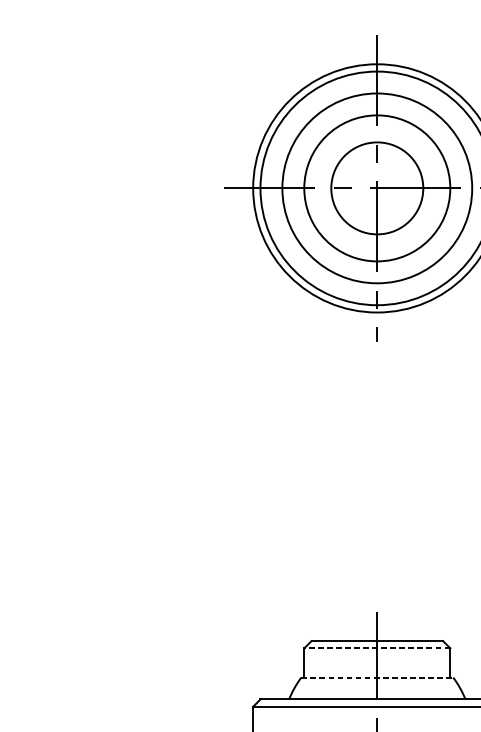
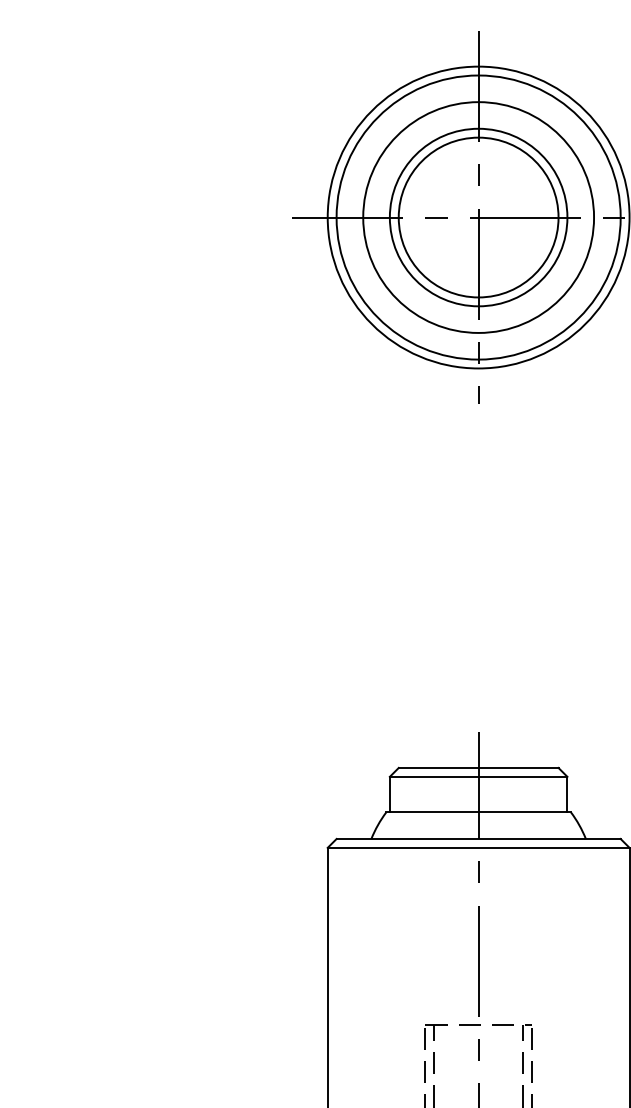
circle: (377, 188) -> (478, 217), size x1.43
line: (377, 648) -> (478, 776), dashed -> solid
line: (378, 677) -> (479, 812), dashed -> solid

